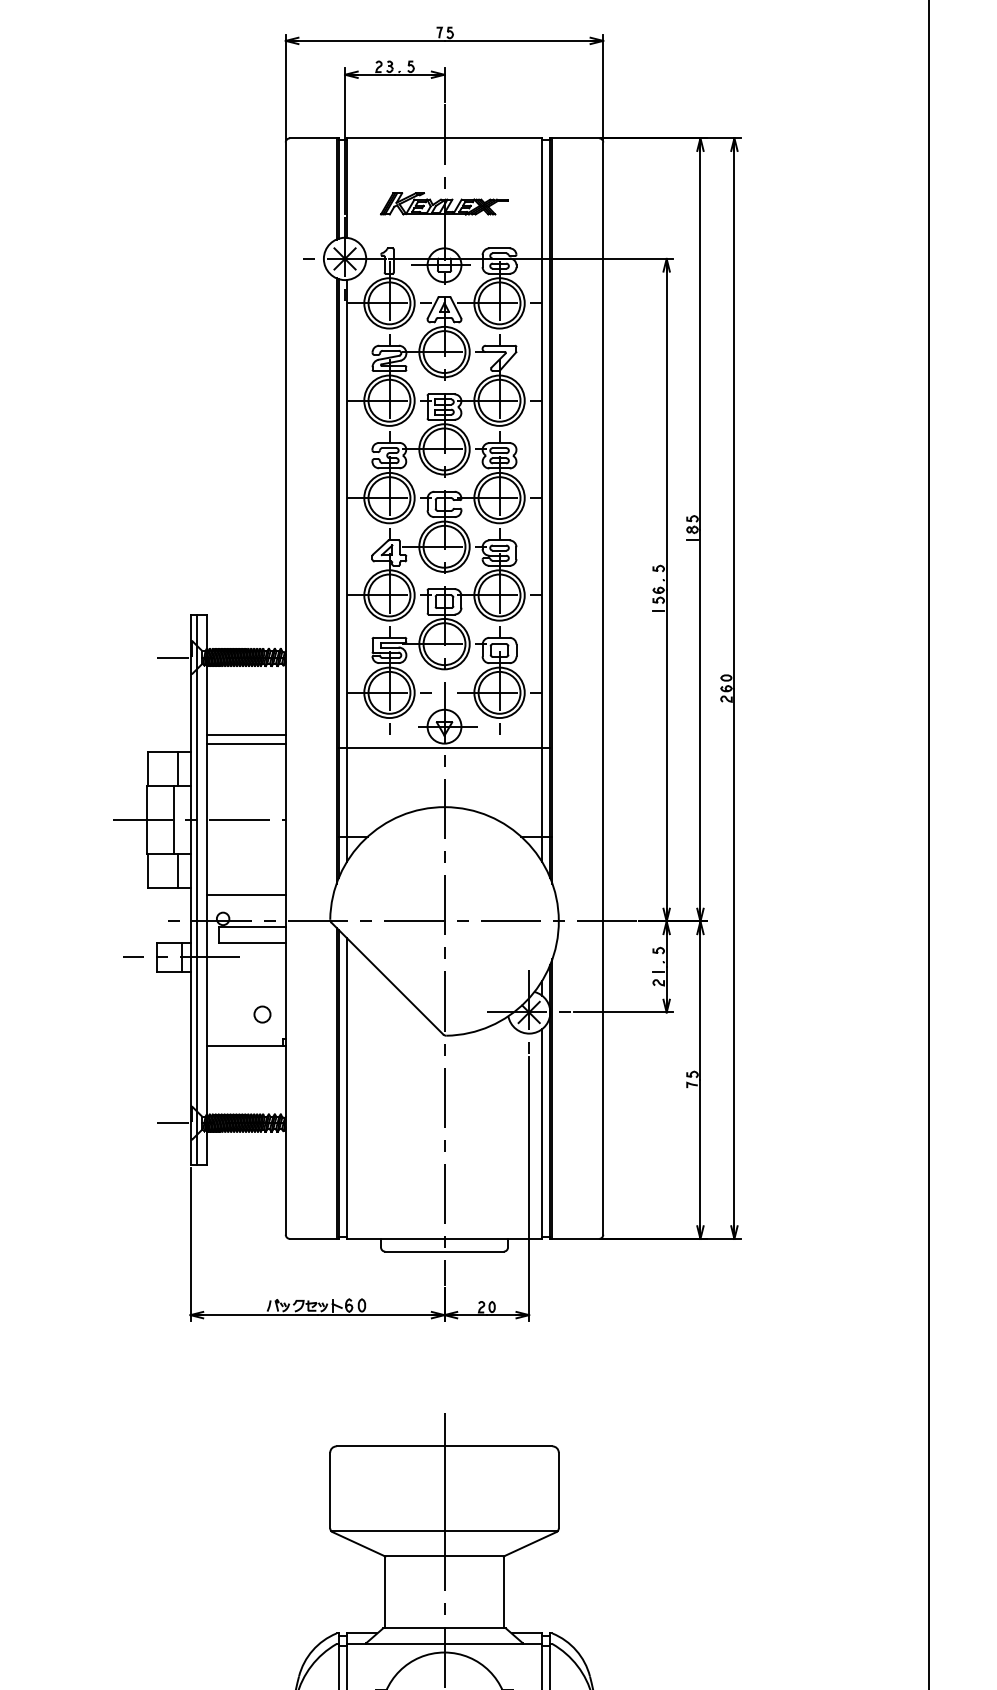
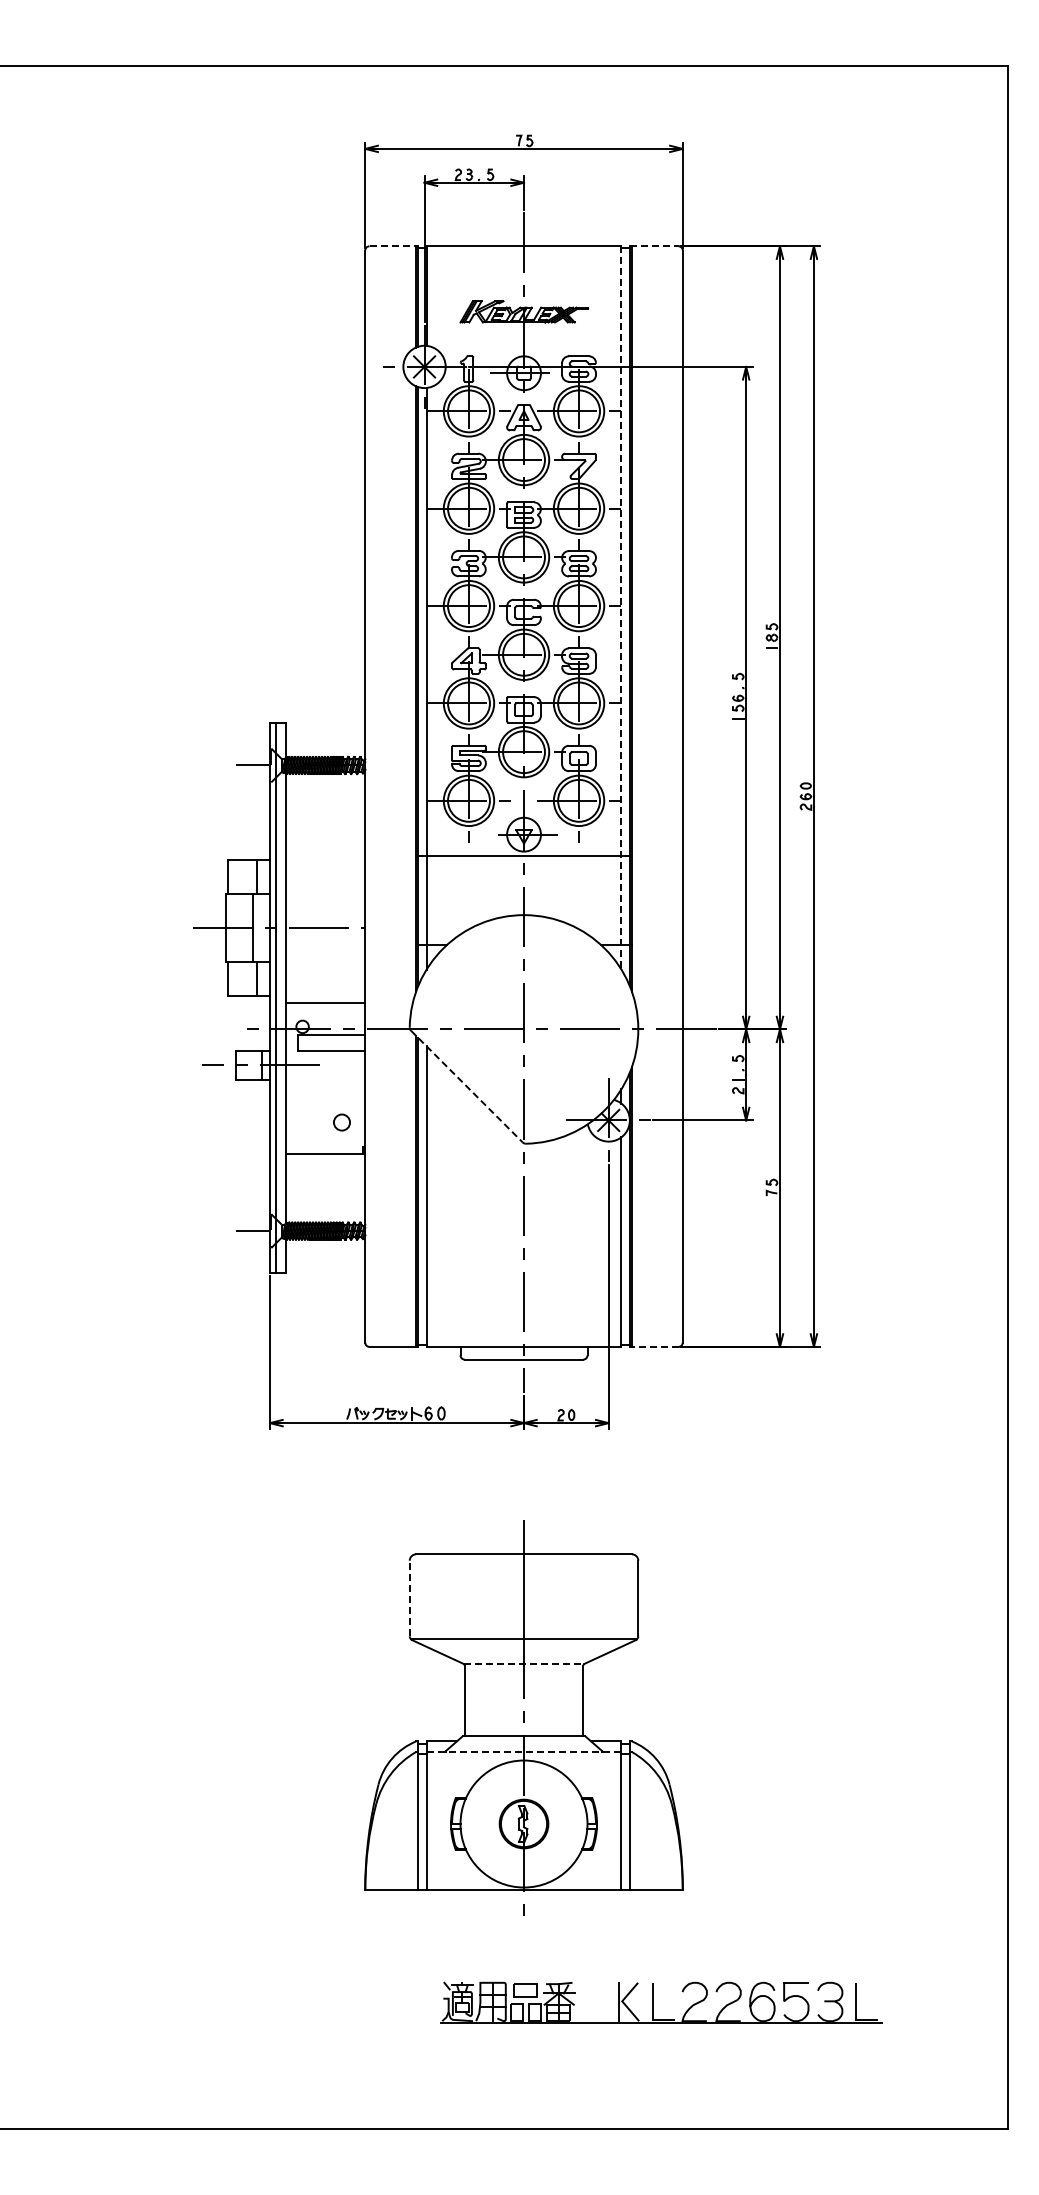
line: (315, 138) -> (394, 246), solid -> dashed
line: (575, 138) -> (654, 246), solid -> dashed
line: (542, 499) -> (621, 607), solid -> dashed
line: (246, 734) -> (325, 842), removed
line: (246, 744) -> (325, 852), removed
line: (388, 978) -> (467, 1086), solid -> dashed
line: (574, 1238) -> (653, 1346), solid -> dashed
line: (330, 1490) -> (409, 1598), solid -> dashed
line: (445, 1556) -> (524, 1664), solid -> dashed
line: (444, 1644) -> (523, 1752), solid -> dashed

